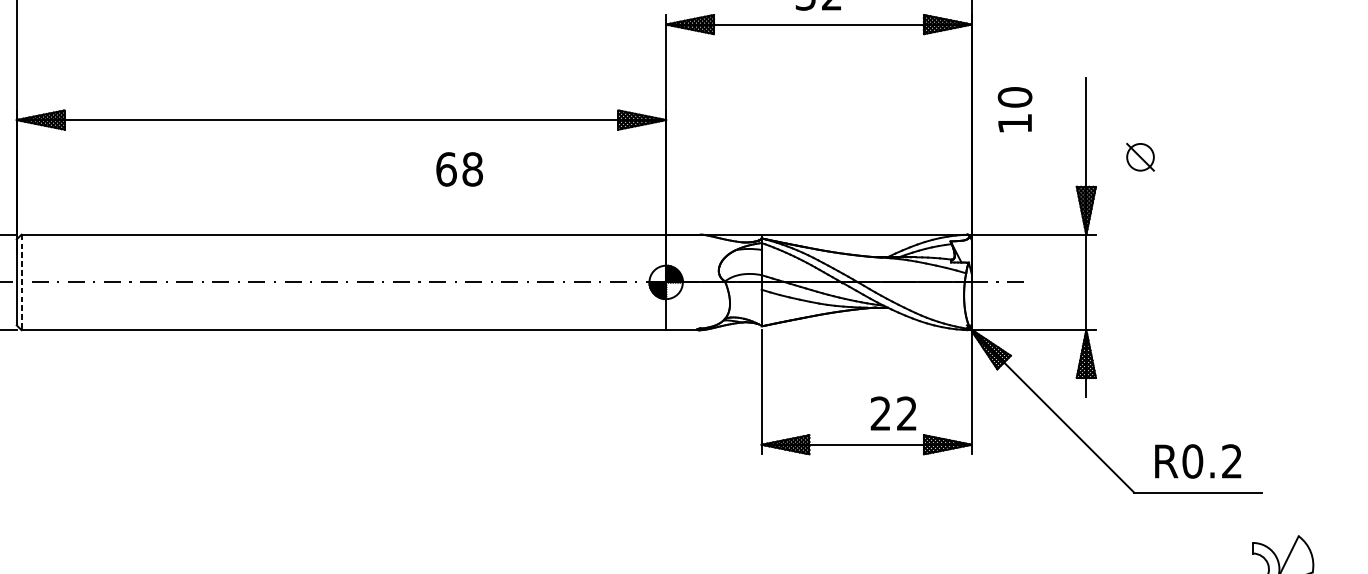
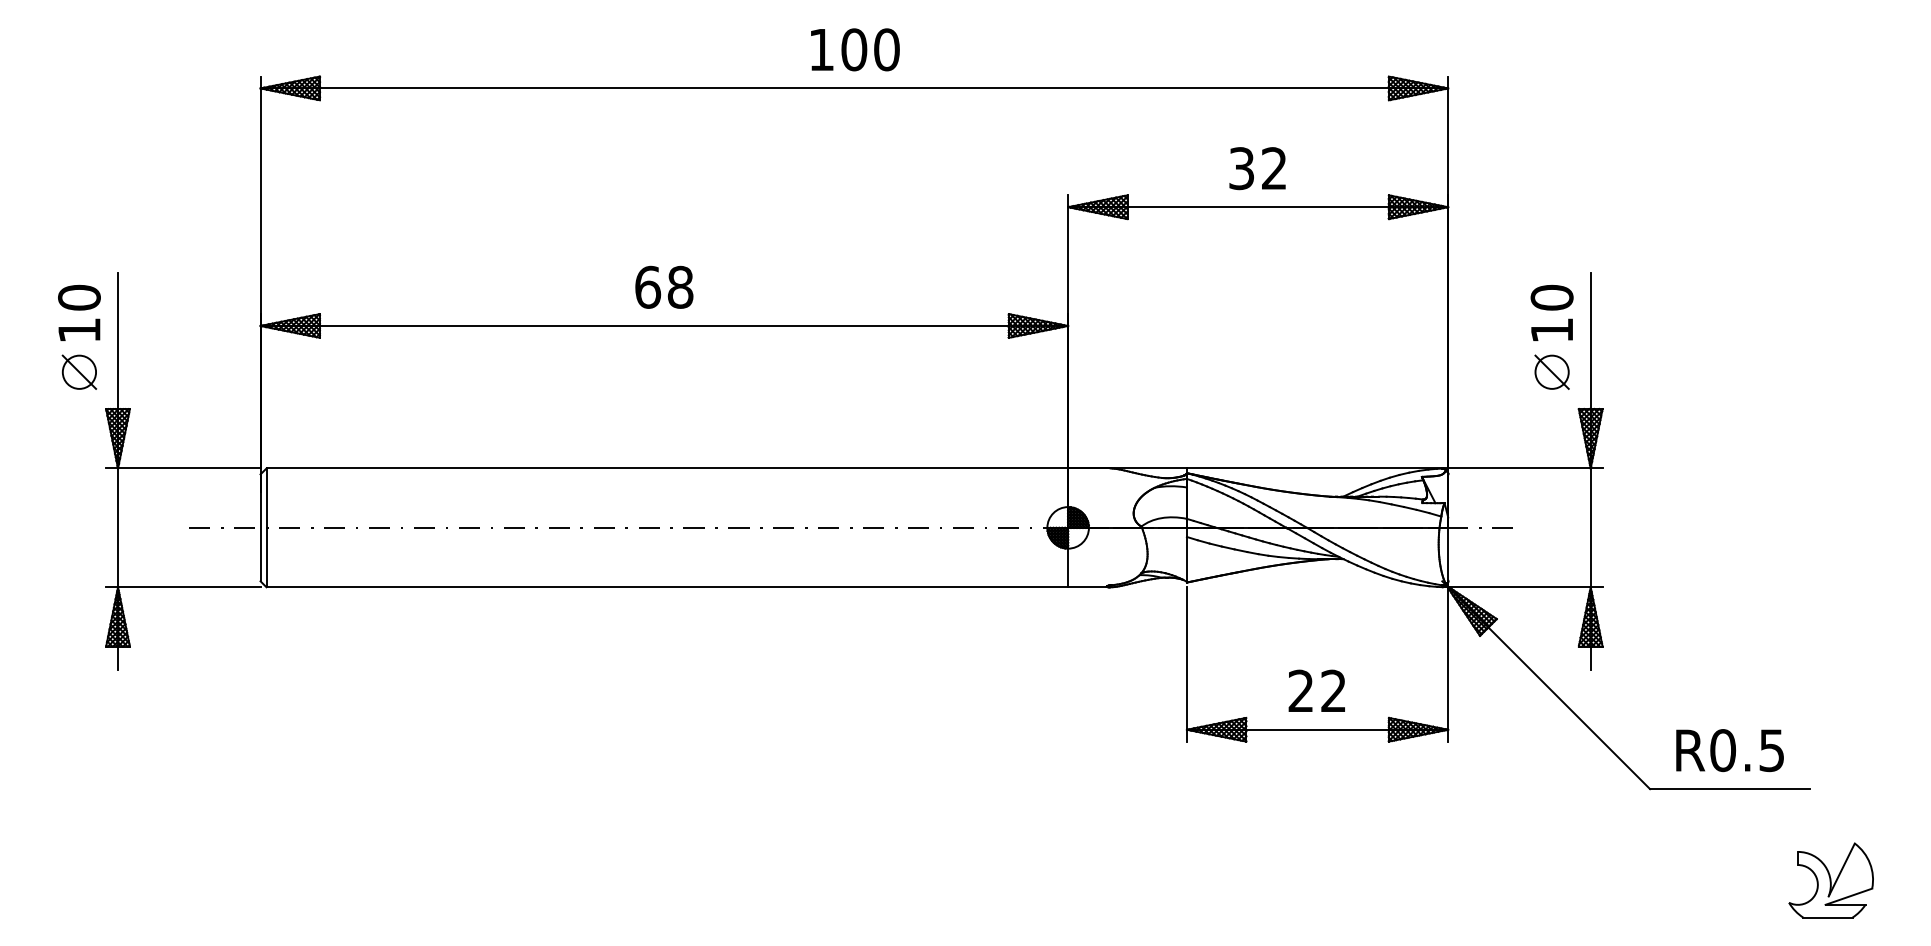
text: (1014, 109) -> (1551, 312), moved
part: (1140, 156) -> (1551, 371), moved
text: (459, 168) -> (664, 286), moved
line: (21, 282) -> (266, 528), dashed -> solid
text: (893, 413) -> (1316, 690), moved
text: (1231, 461) -> (1771, 750), R0.2 -> R0.5

